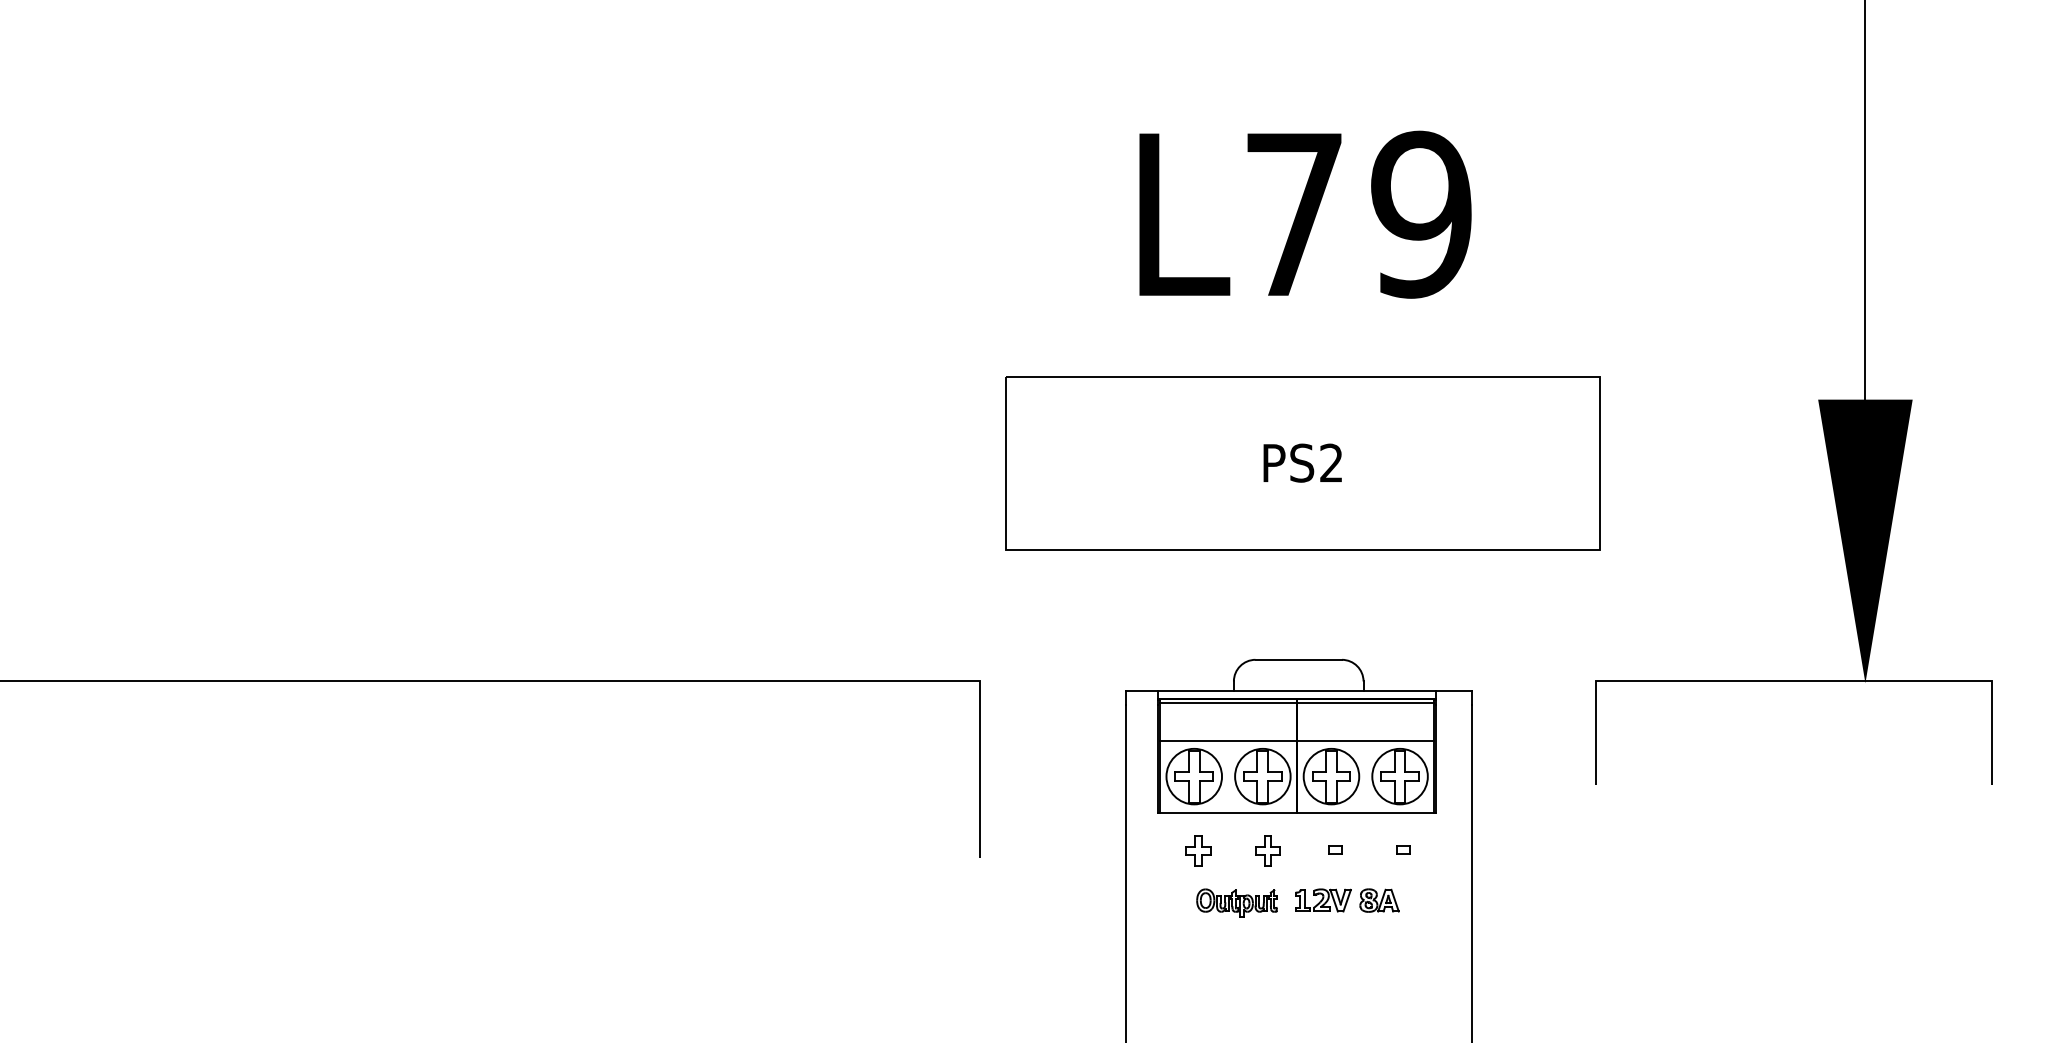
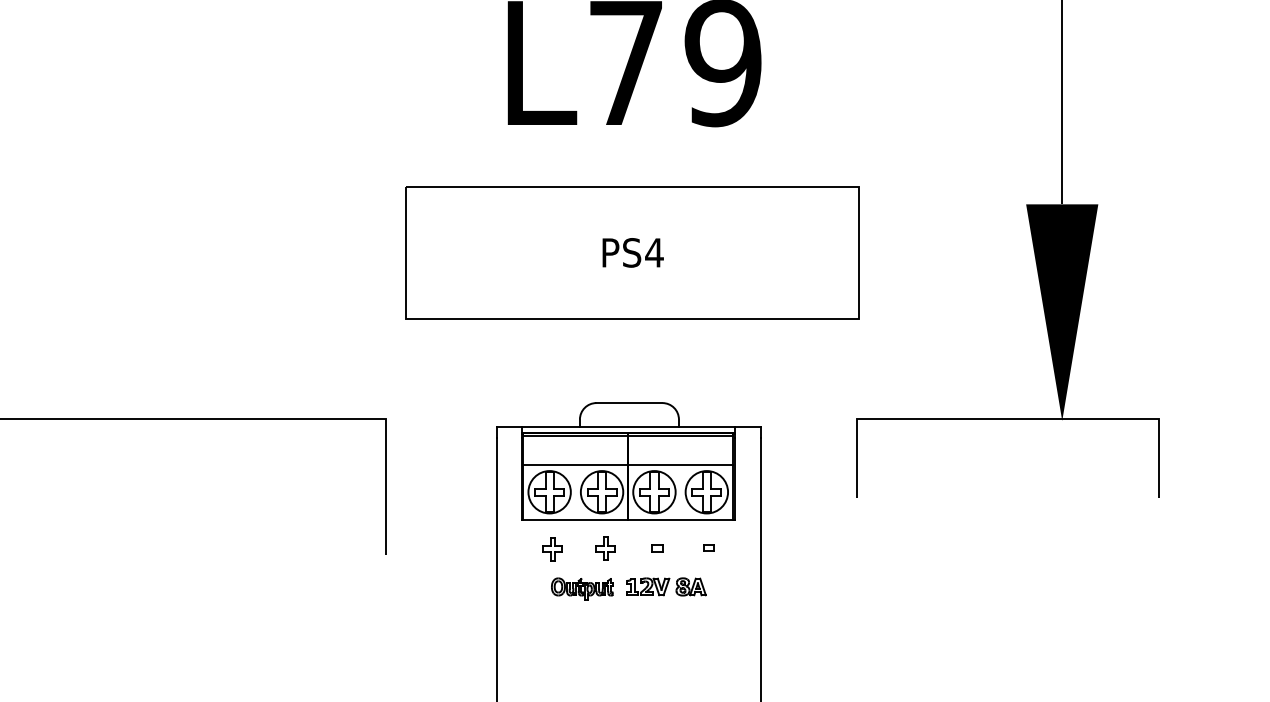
text: (1331, 462) -> (654, 252), PS2 -> PS4

